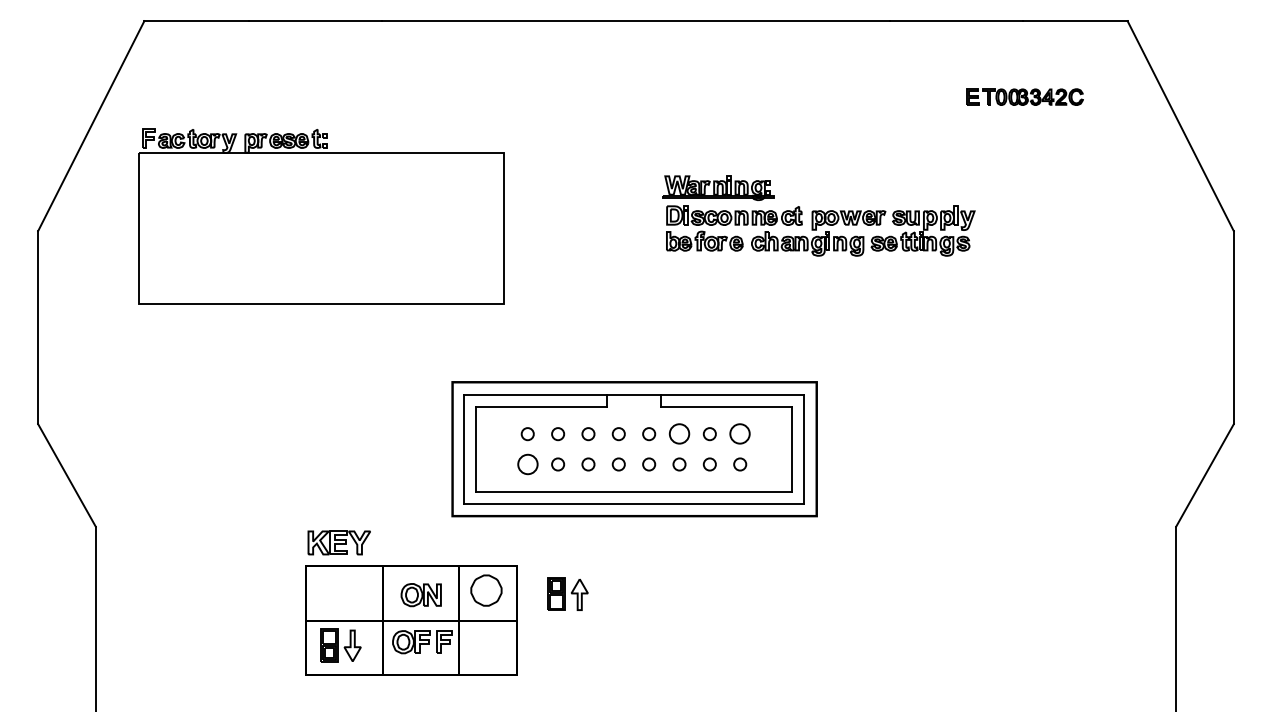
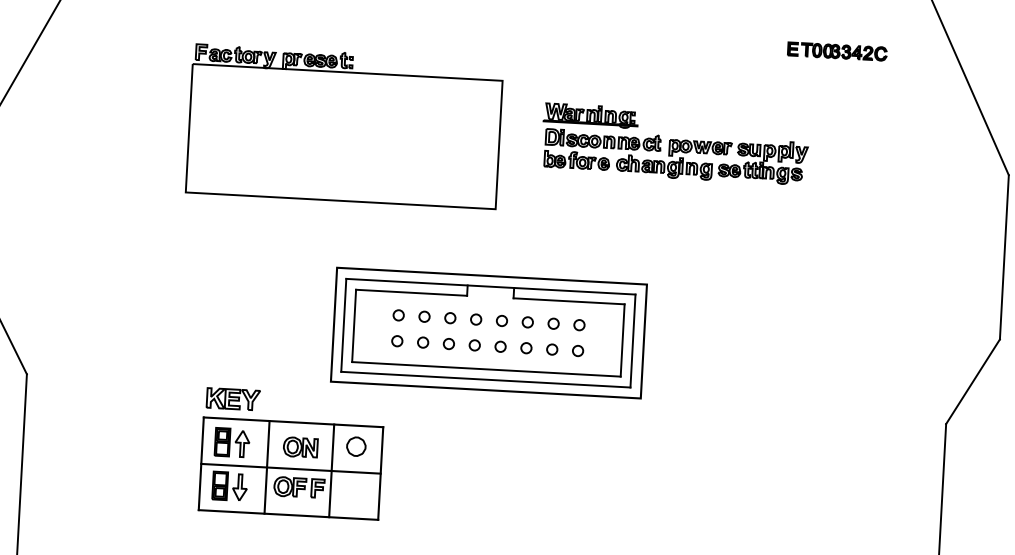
part: (818, 215) -> (674, 143), moved
part: (321, 216) -> (344, 126), moved
circle: (679, 434) -> (527, 322), size x0.62
circle: (740, 434) -> (579, 325), size x0.62
circle: (527, 464) -> (397, 341), size x0.62
part: (486, 590) -> (356, 446), size x0.71
part: (567, 593) -> (232, 442), moved

